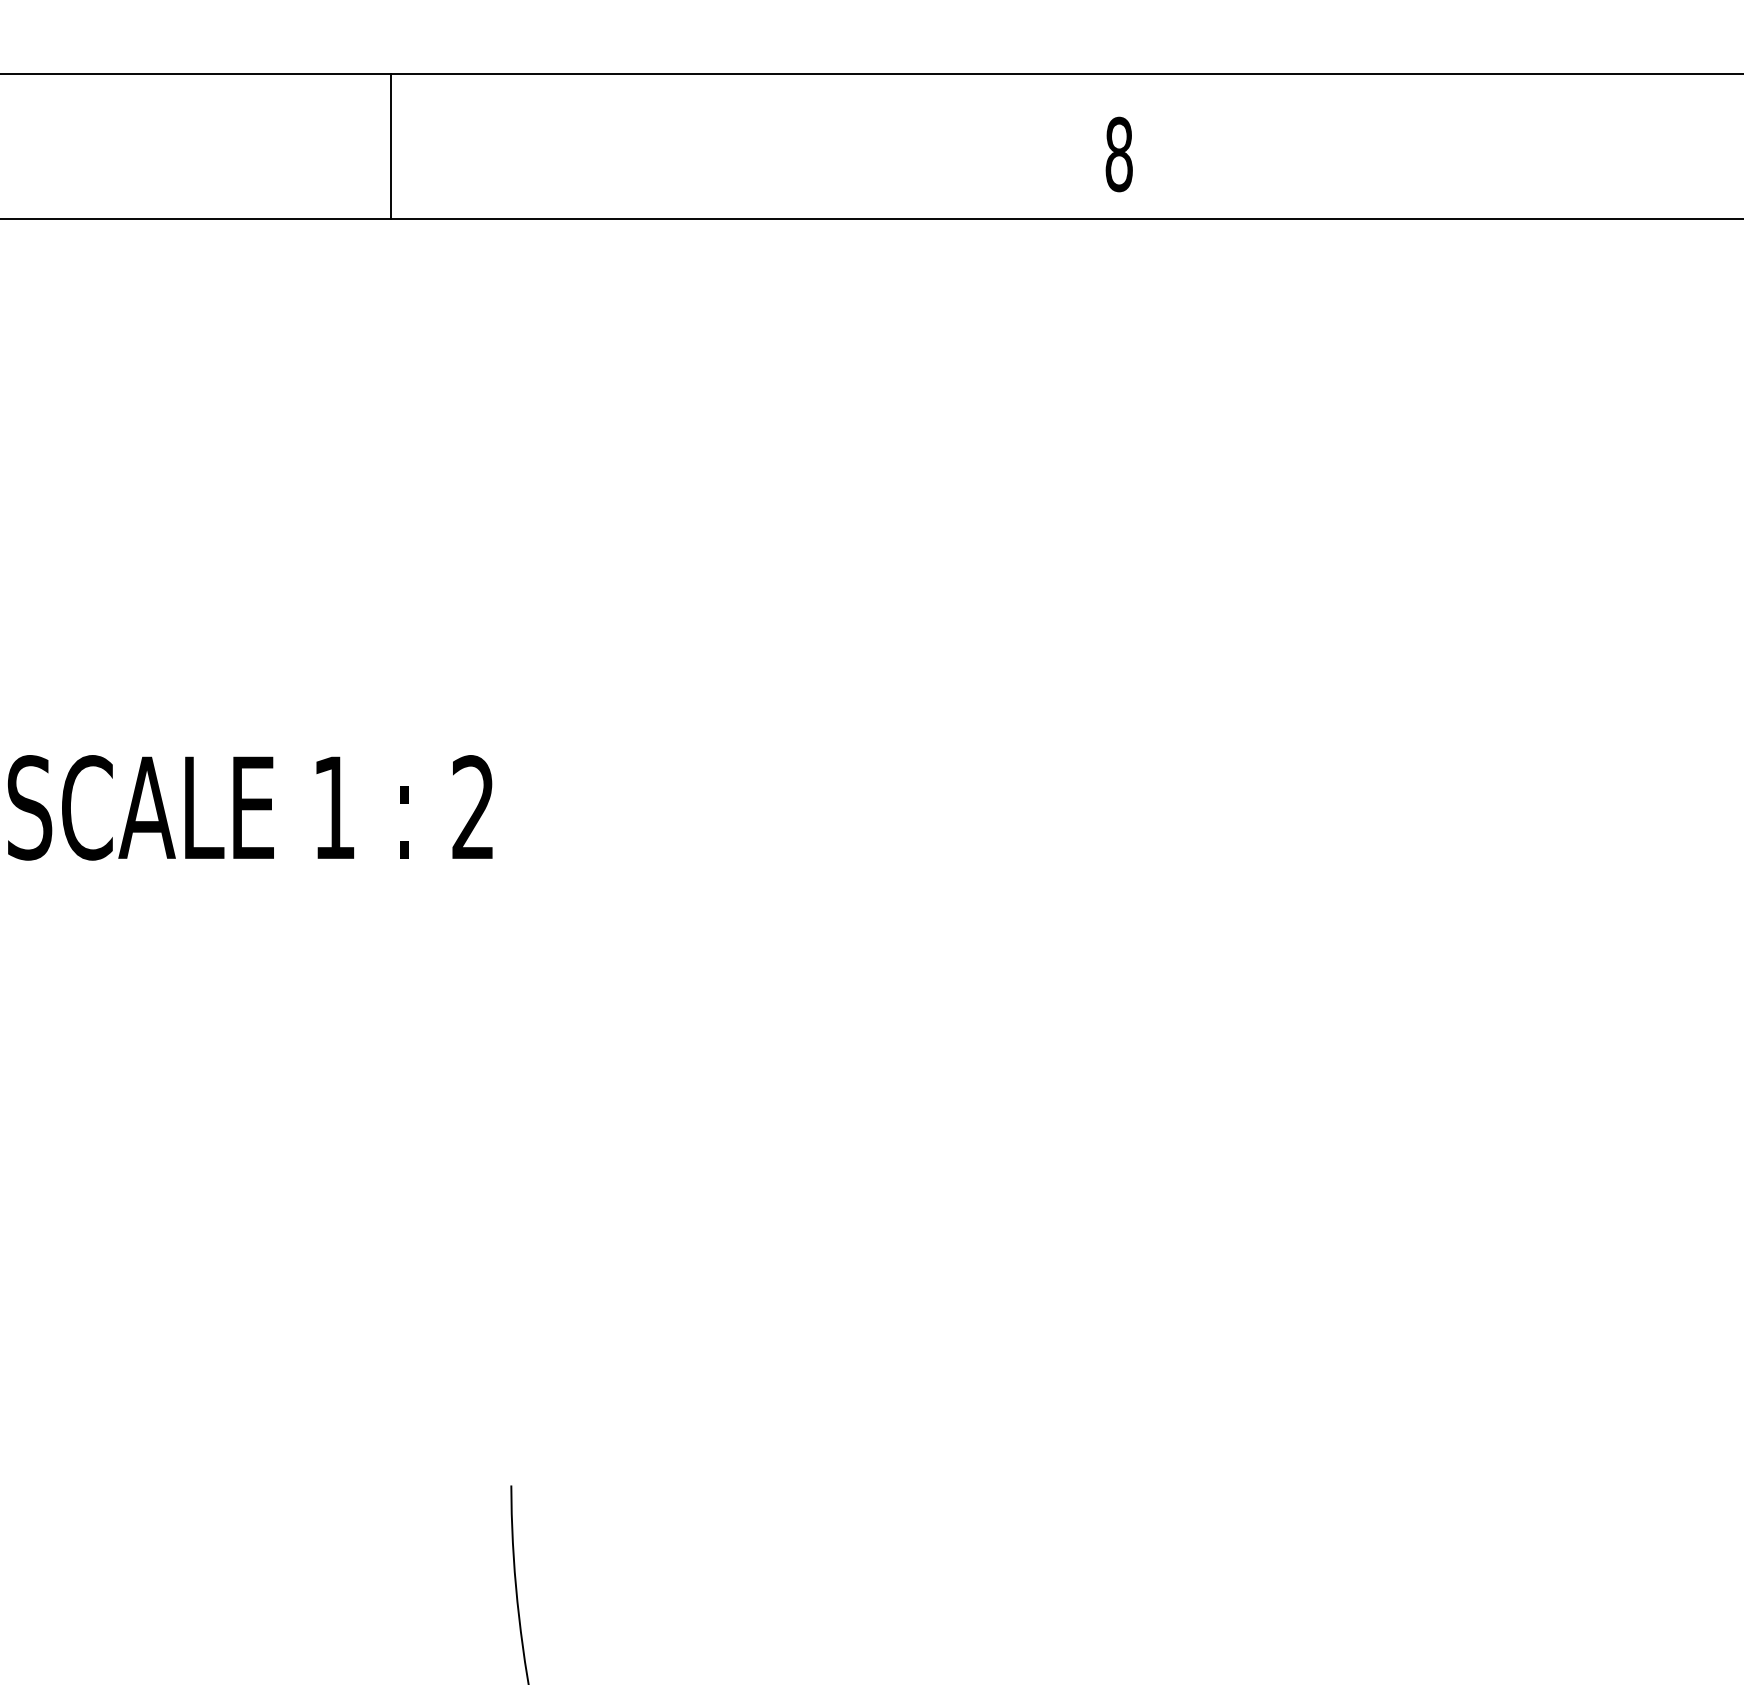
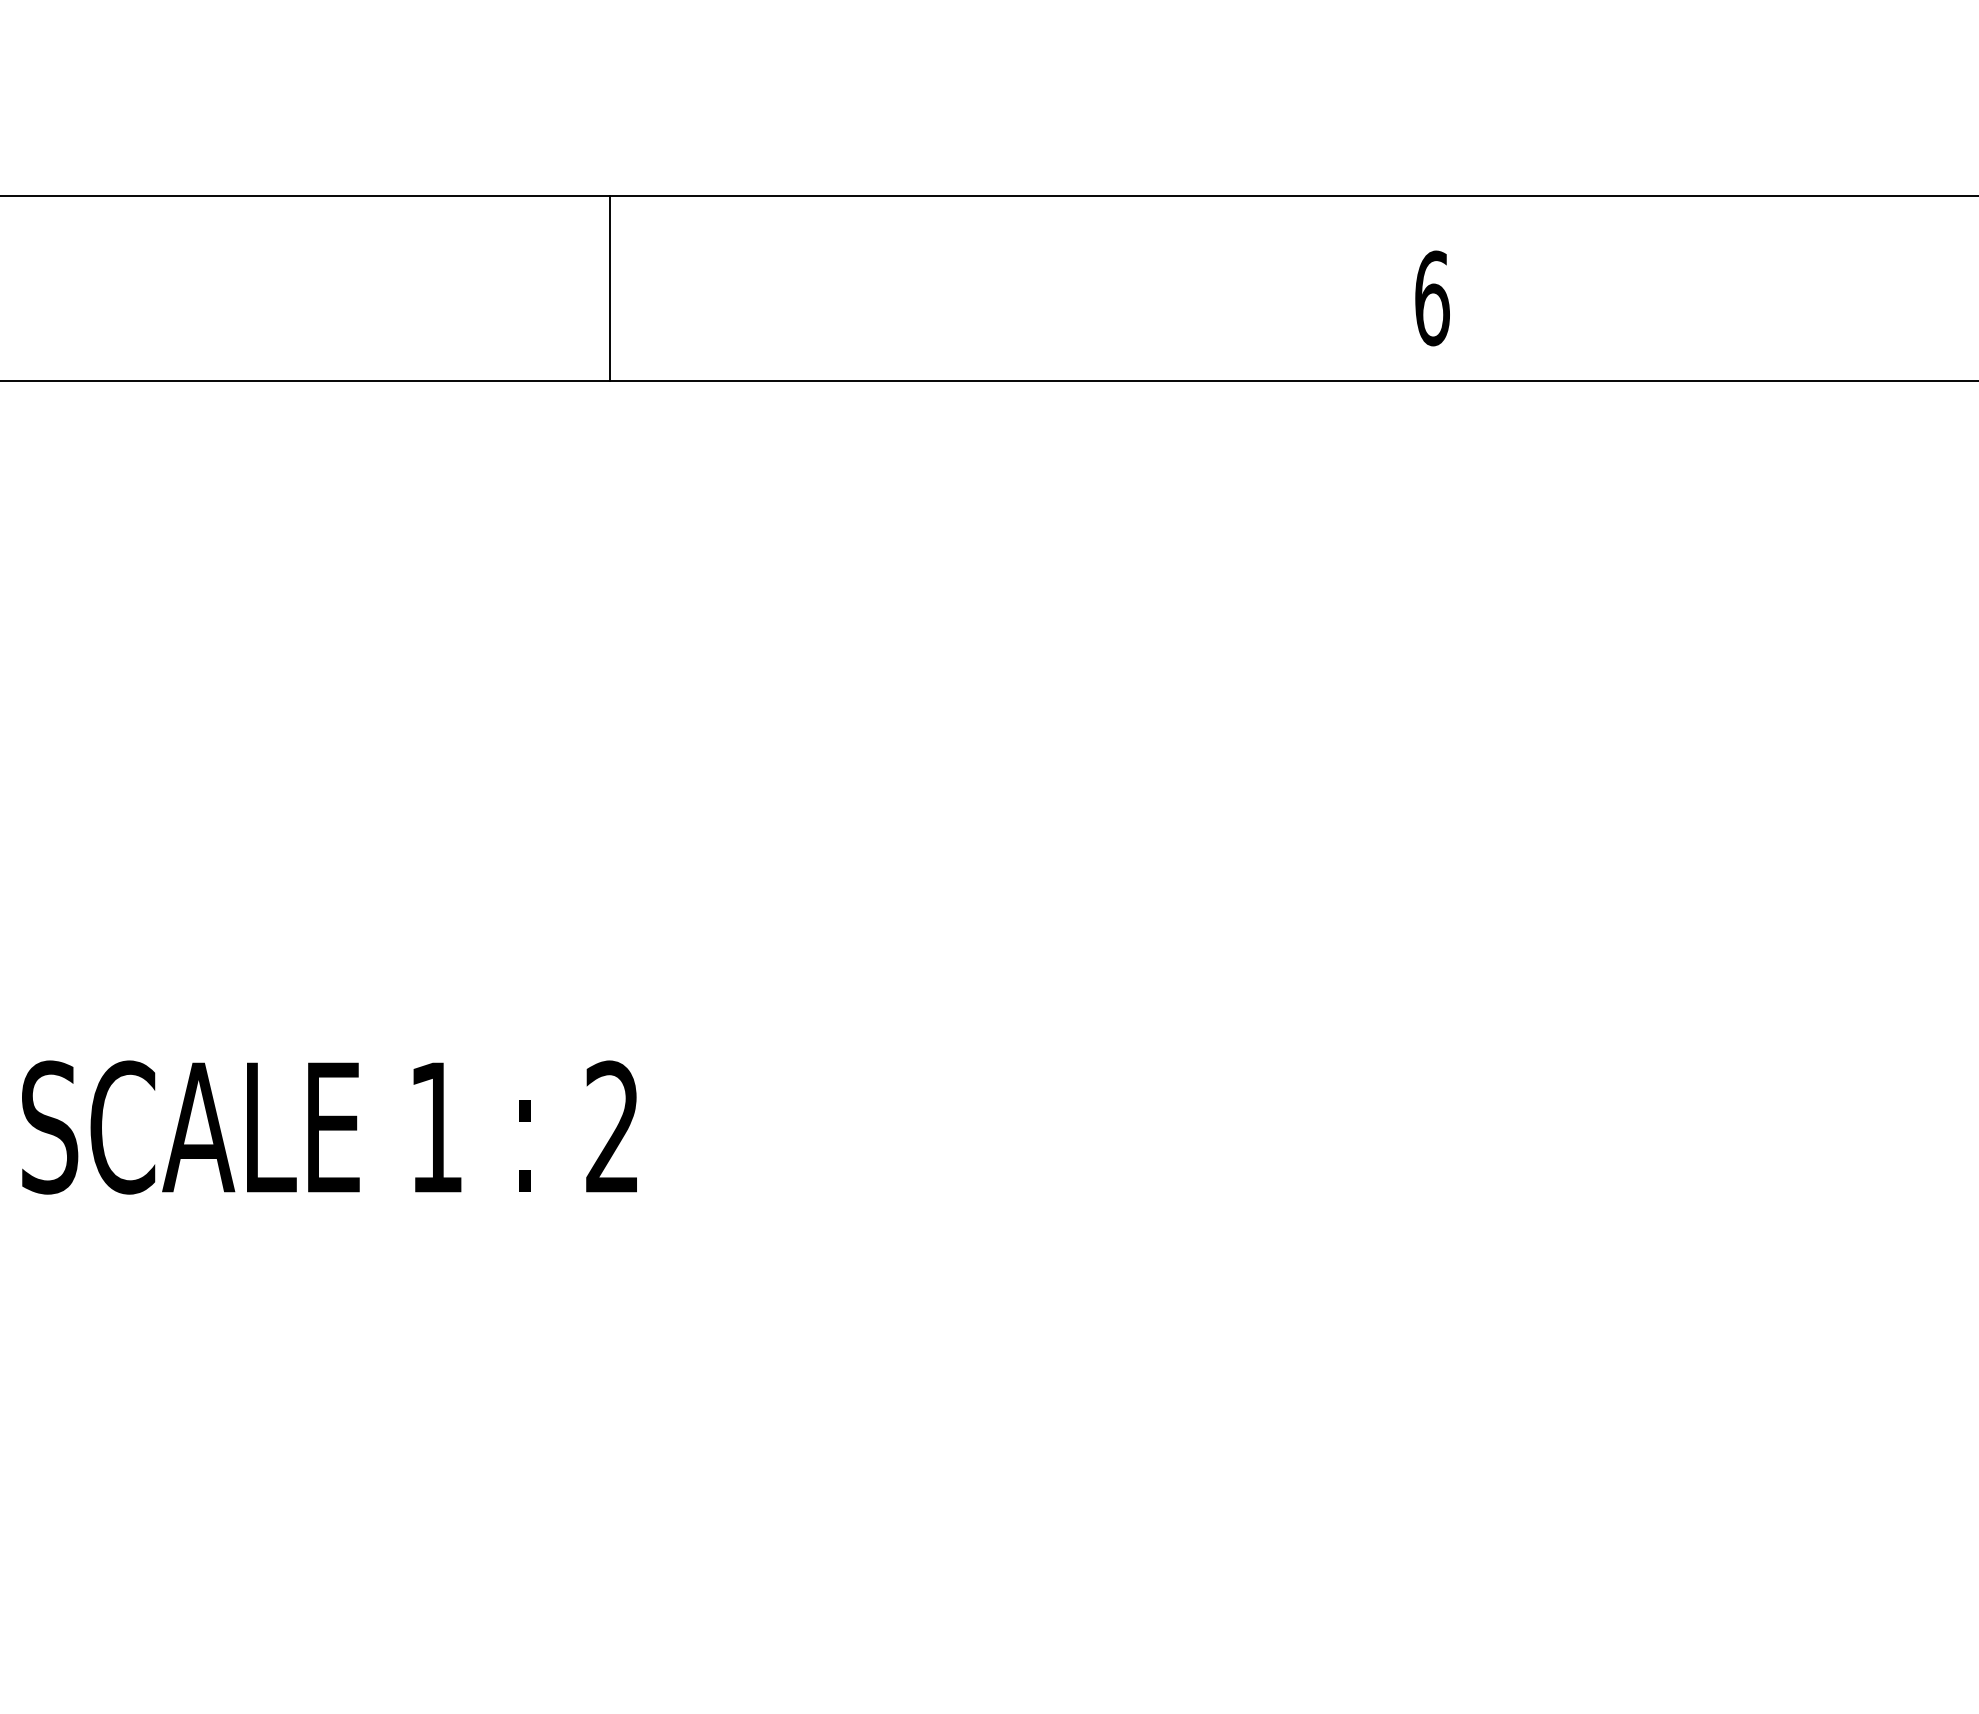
line: (391, 146) -> (610, 288), moved
text: (1119, 154) -> (1432, 298), 8 -> 6

